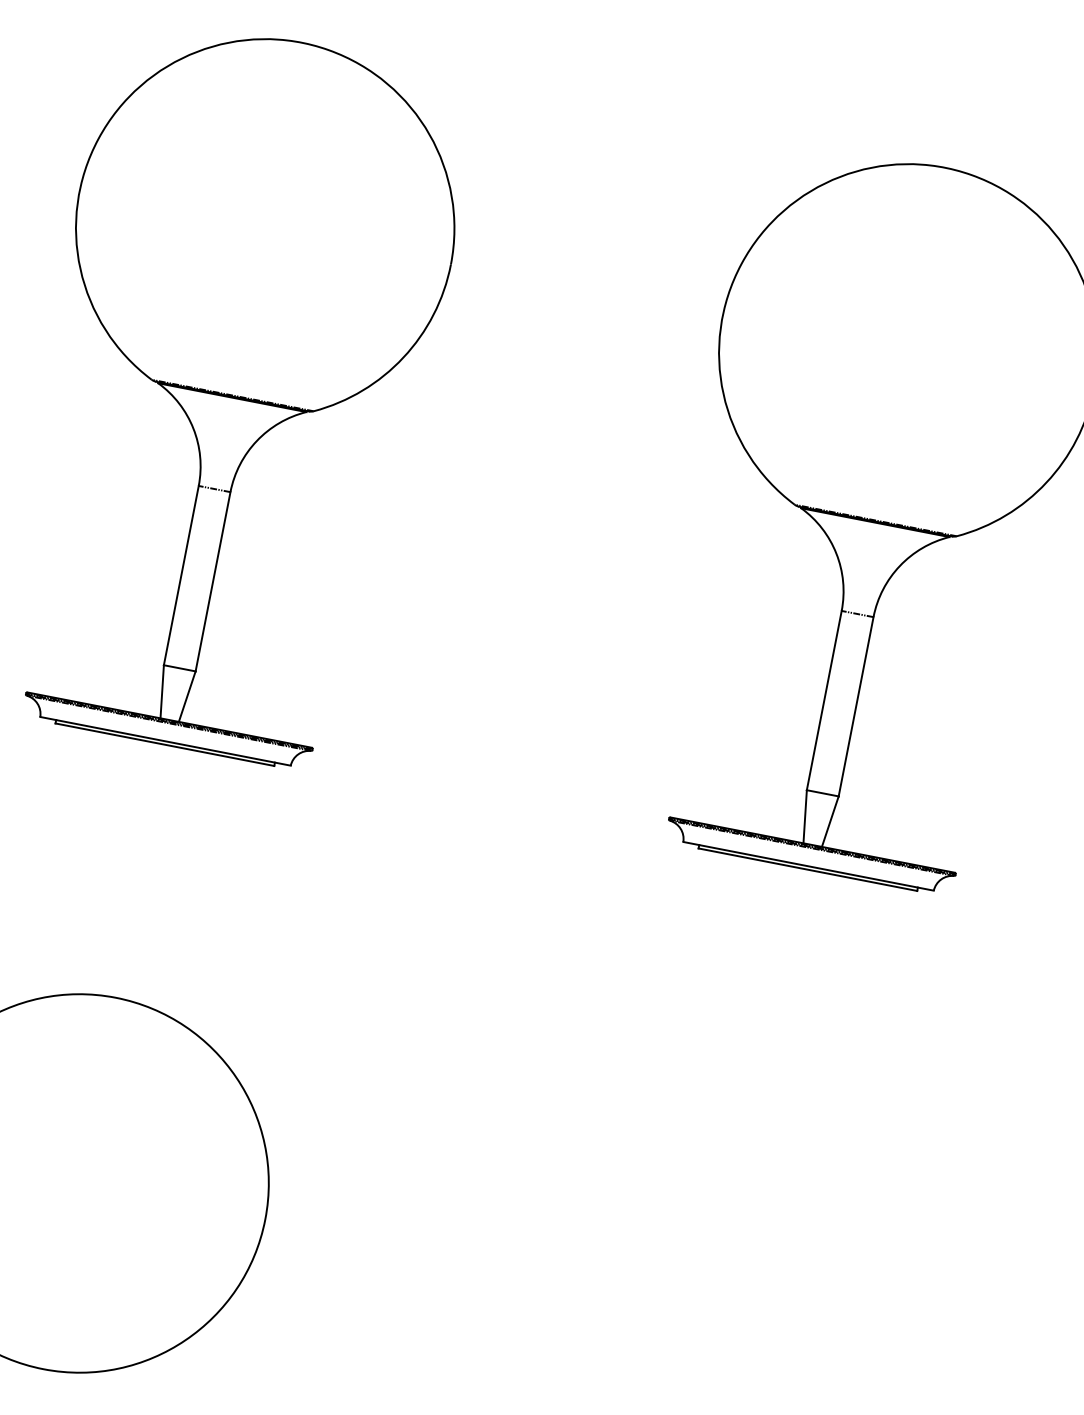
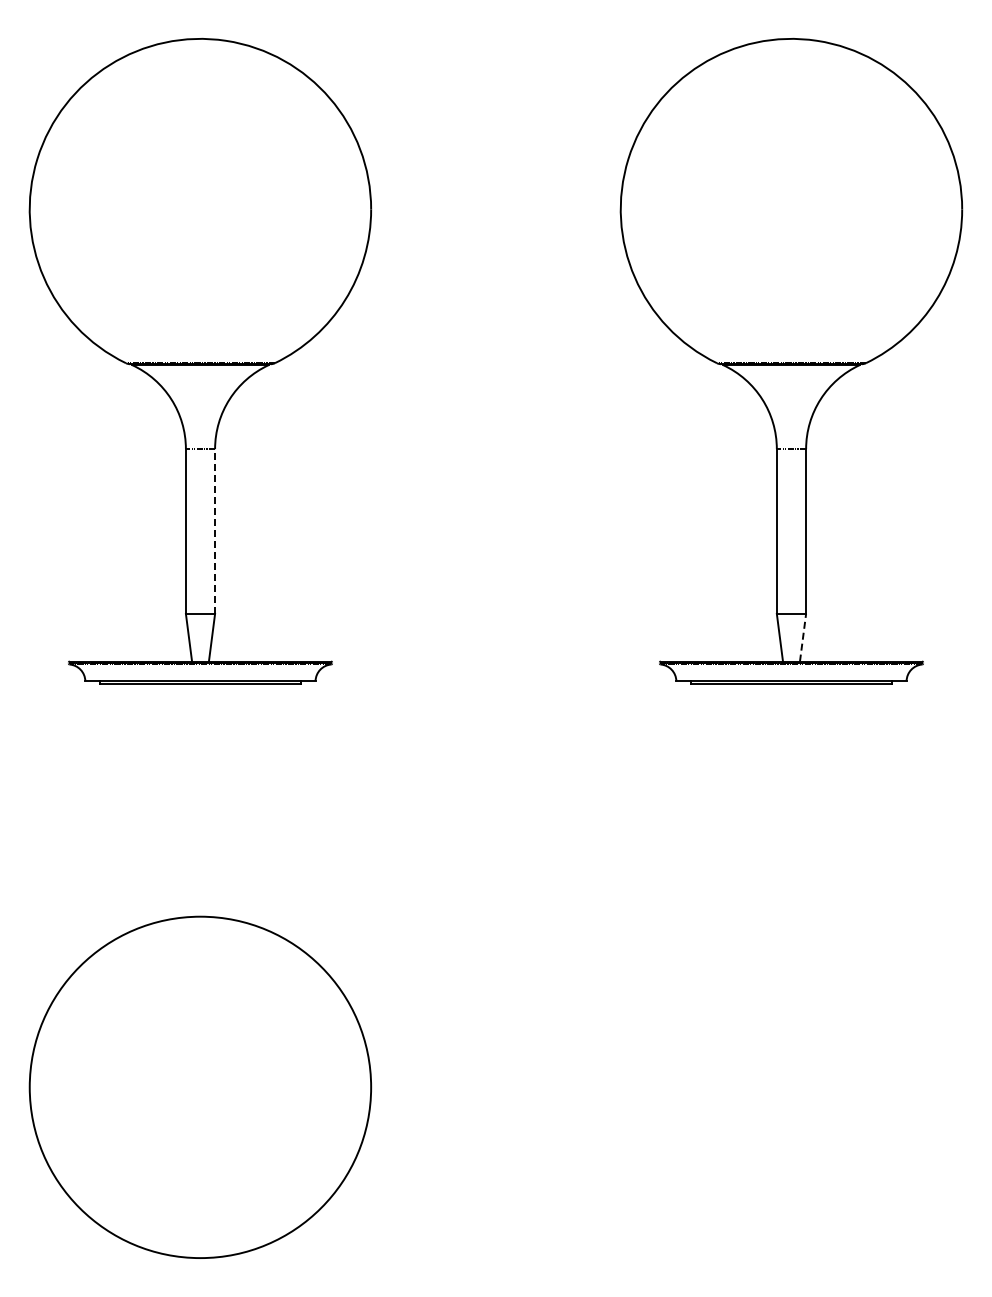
line: (213, 581) -> (215, 531), solid -> dashed
line: (830, 821) -> (803, 637), solid -> dashed

